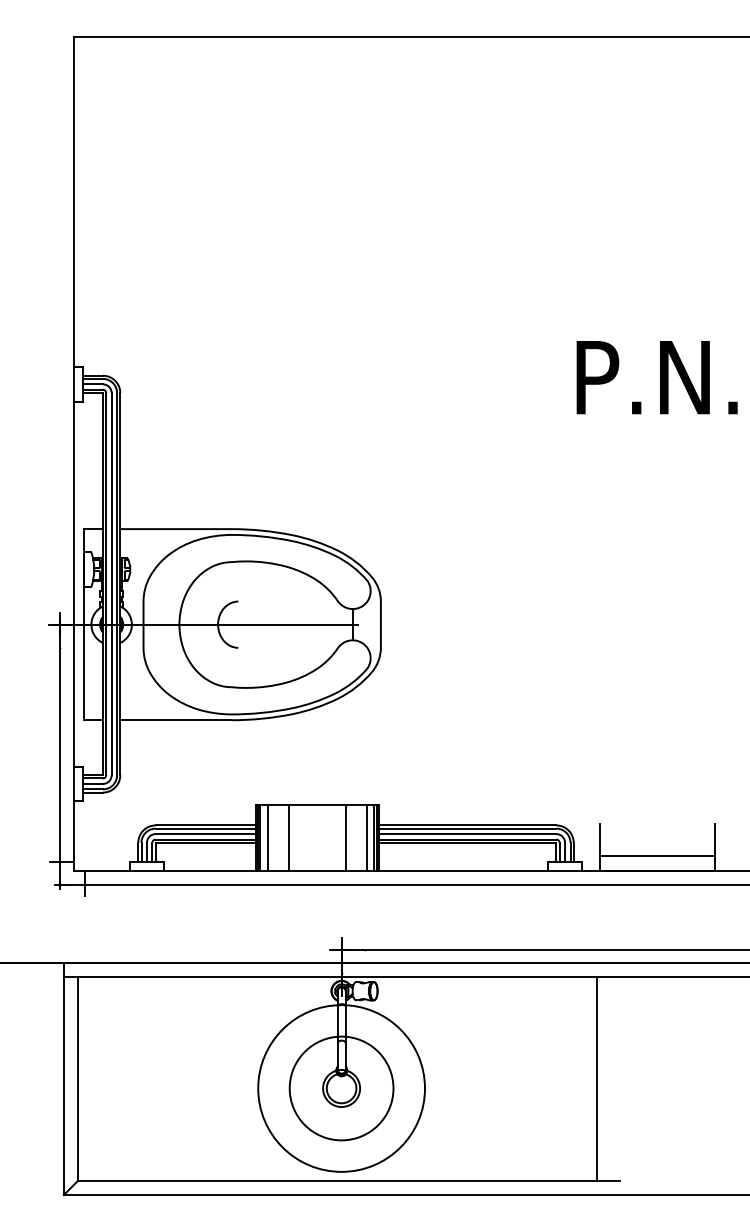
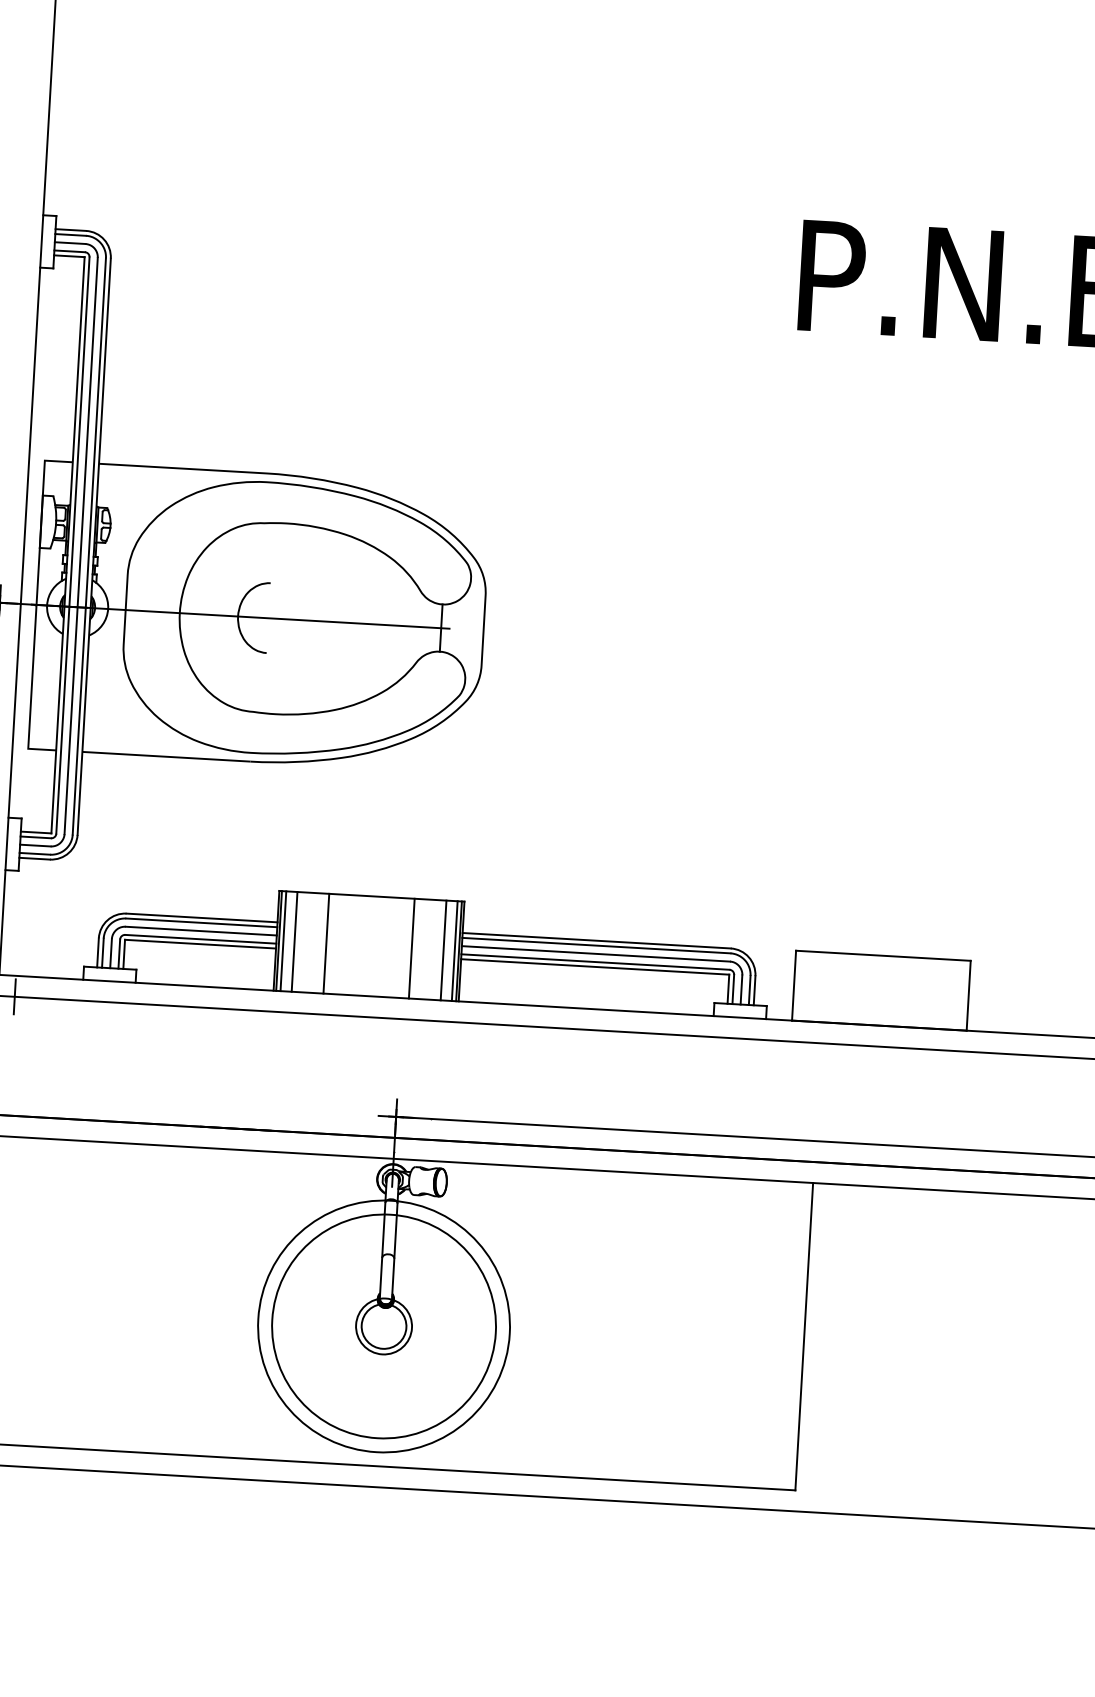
line: (657, 856) -> (883, 955), moved
line: (596, 1079) -> (803, 1337), moved
circle: (341, 1088) -> (383, 1326), size x1.43

